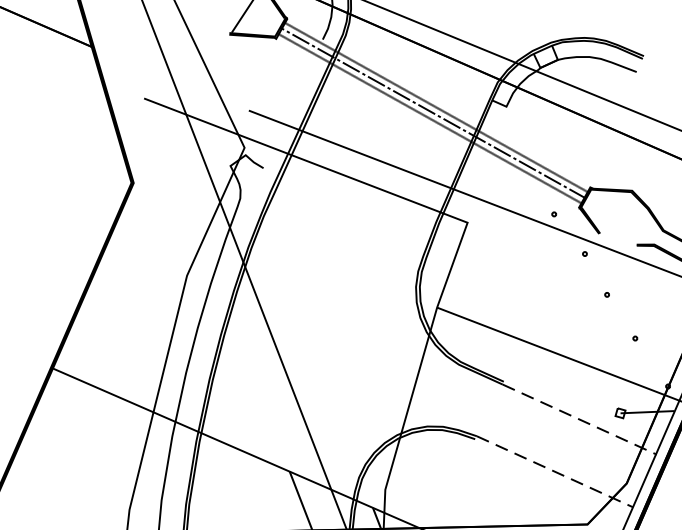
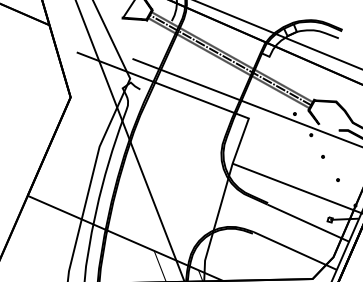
line: (579, 420) -> (308, 223), dashed -> solid
line: (555, 470) -> (295, 250), dashed -> solid

